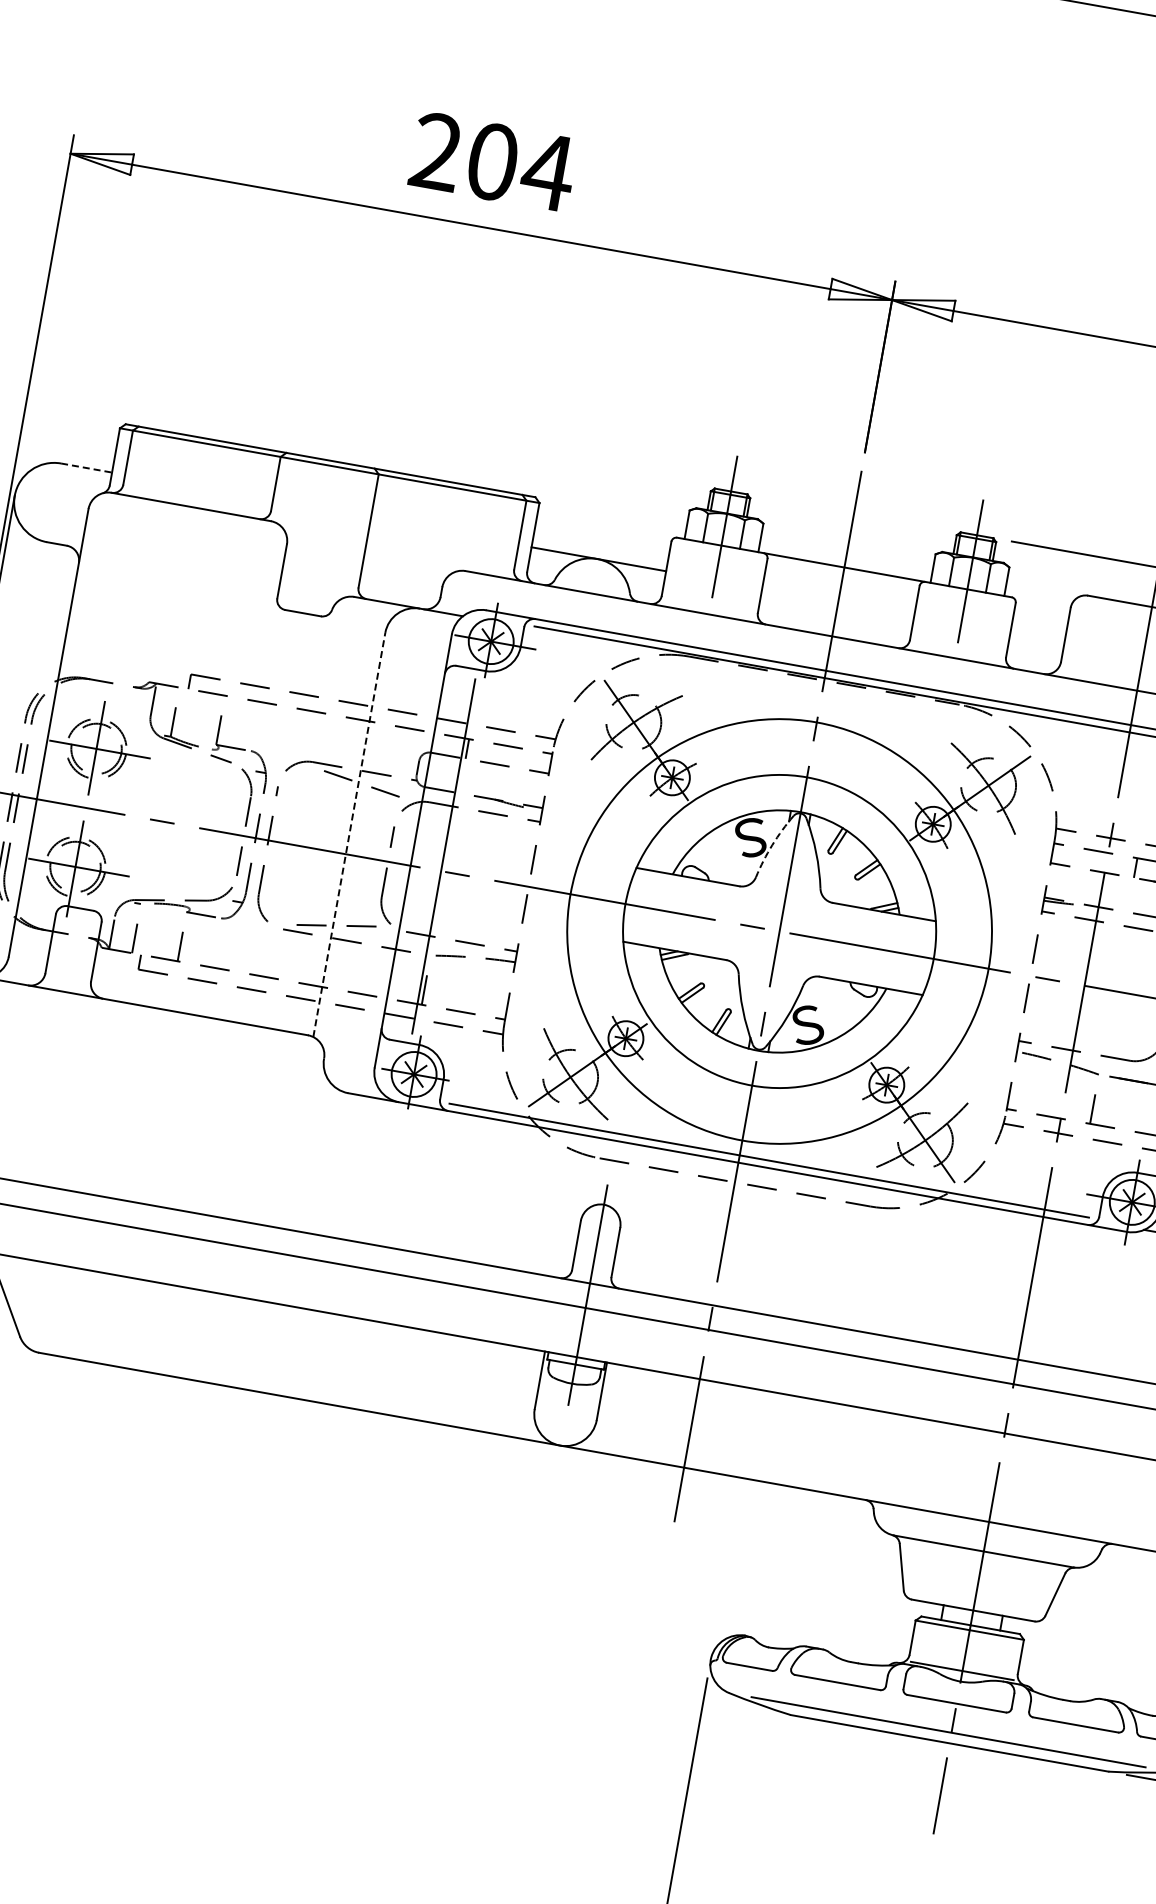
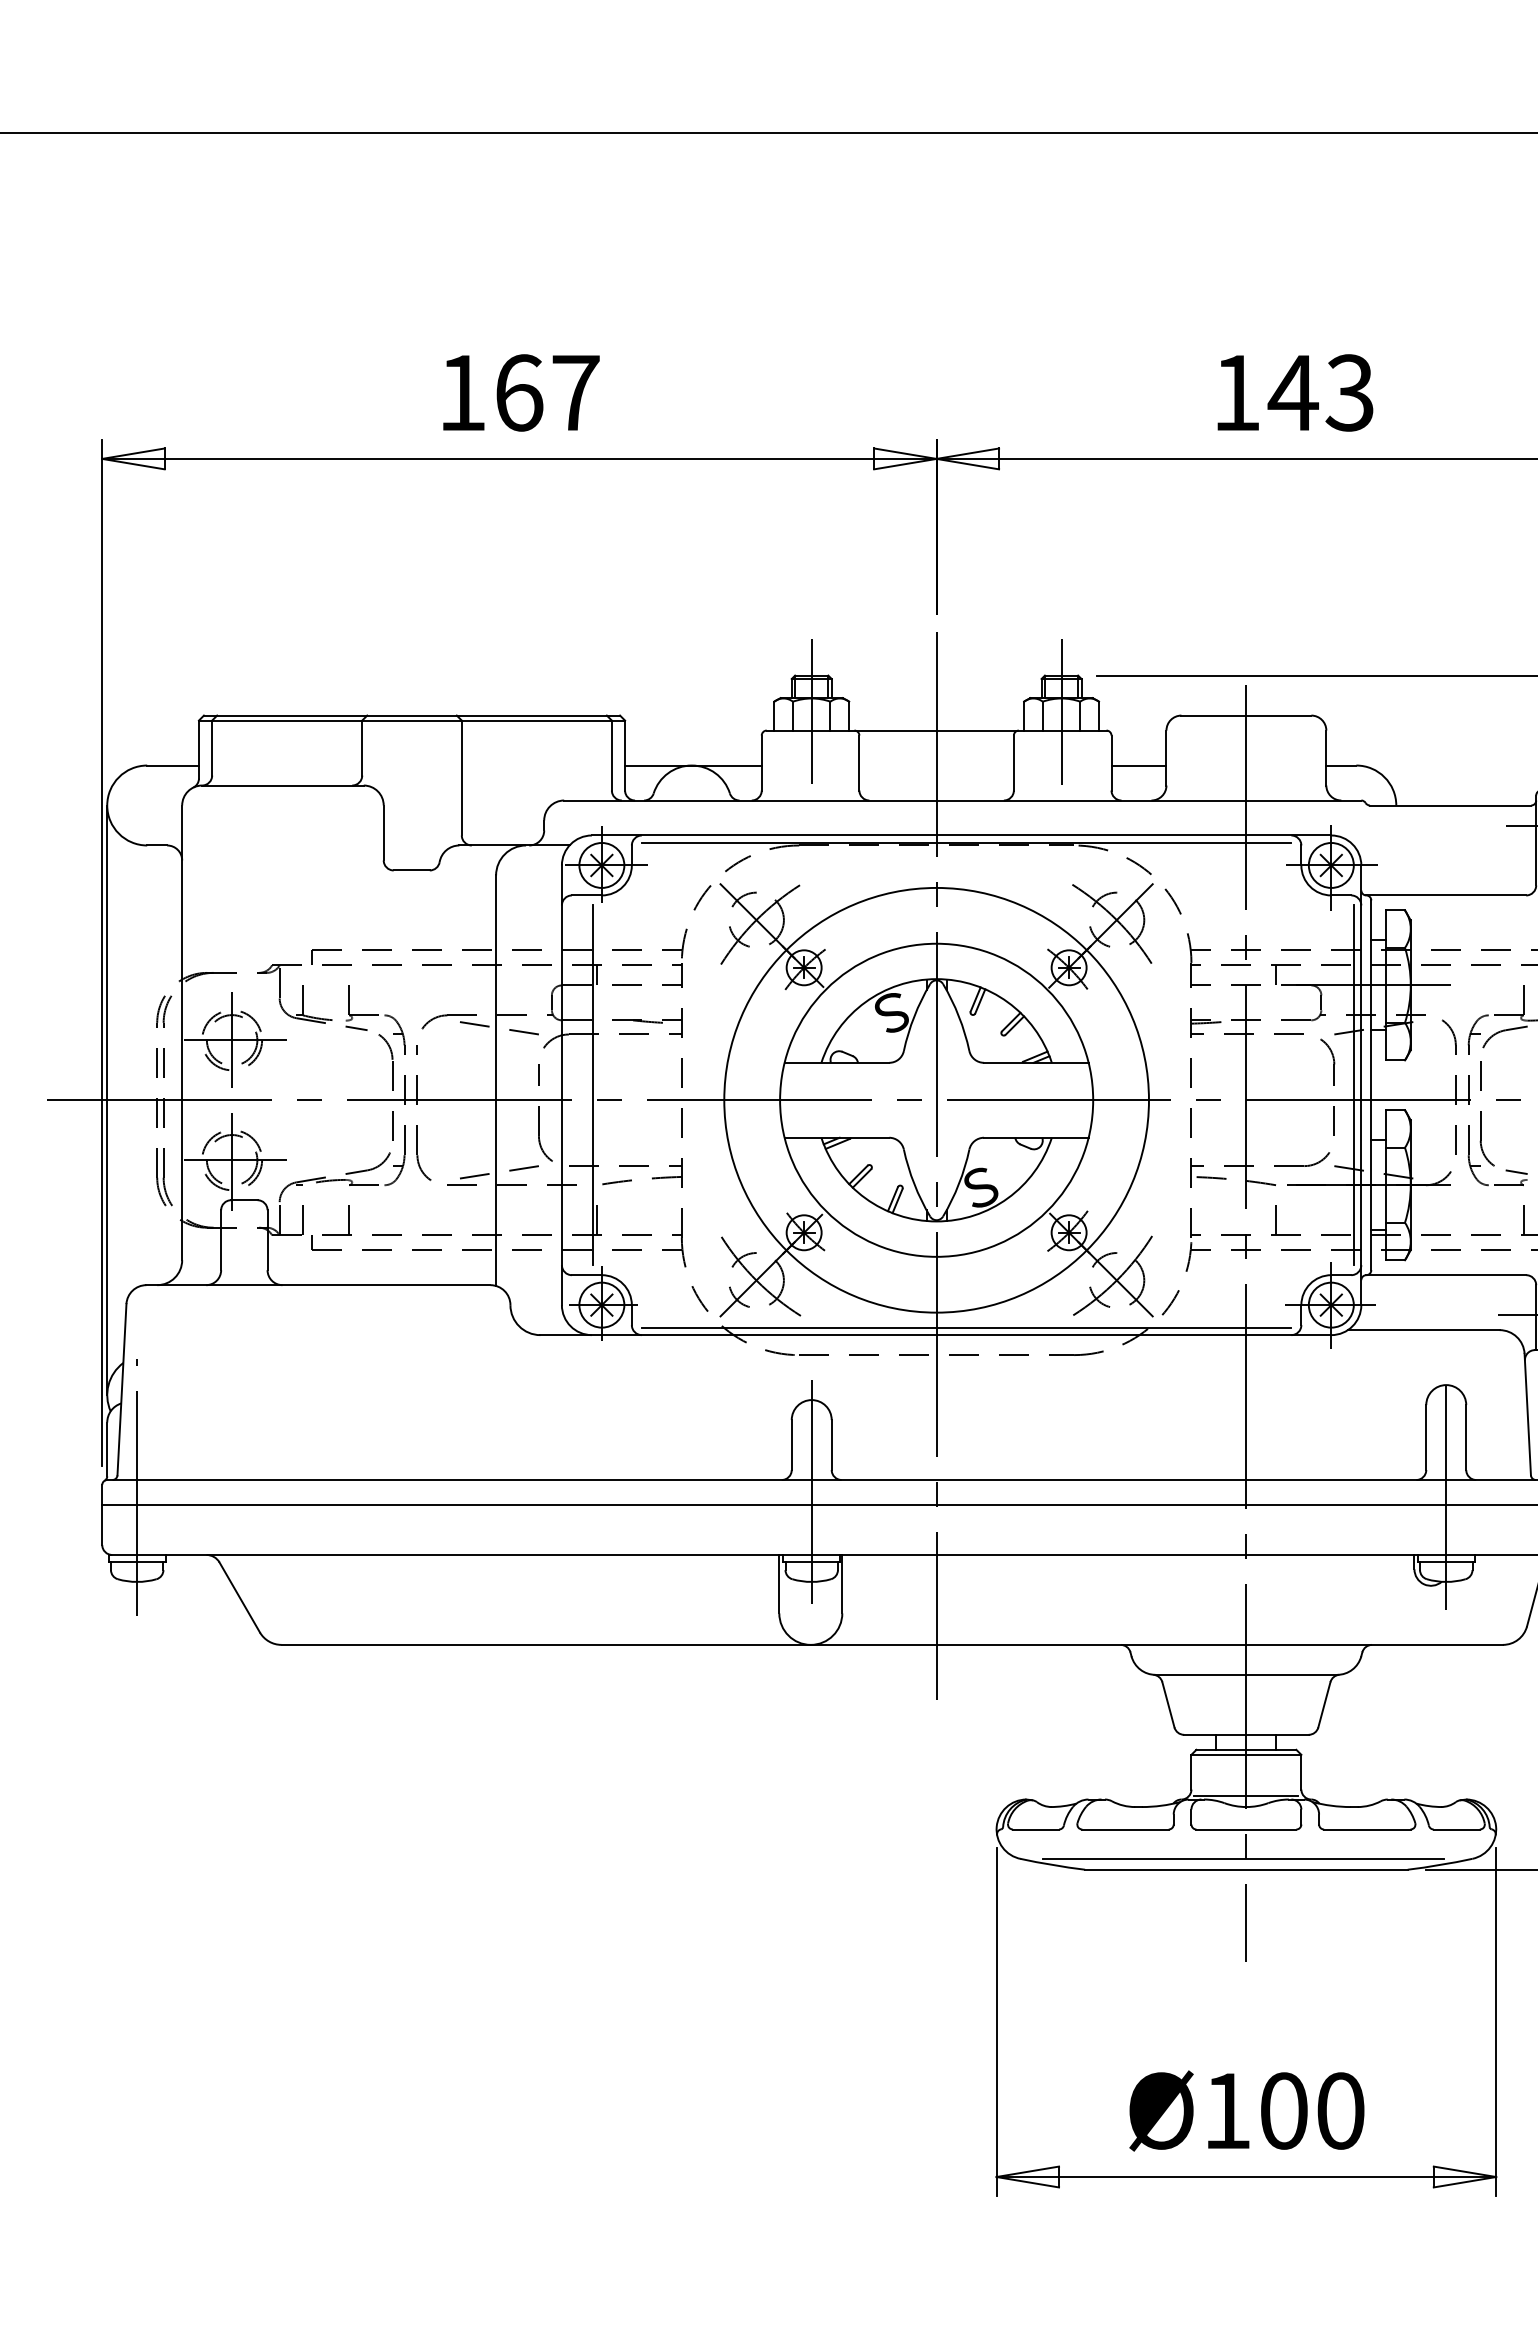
text: (493, 161) -> (519, 392), 204 -> 167
line: (87, 468) -> (173, 765), dashed -> solid
line: (1037, 637) -> (1138, 765), added
line: (349, 834) -> (496, 1080), dashed -> solid
arc: (772, 845) -> (914, 1016), dashed -> solid

